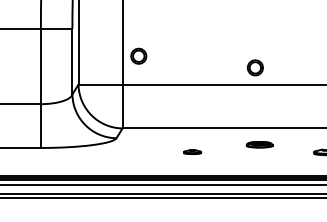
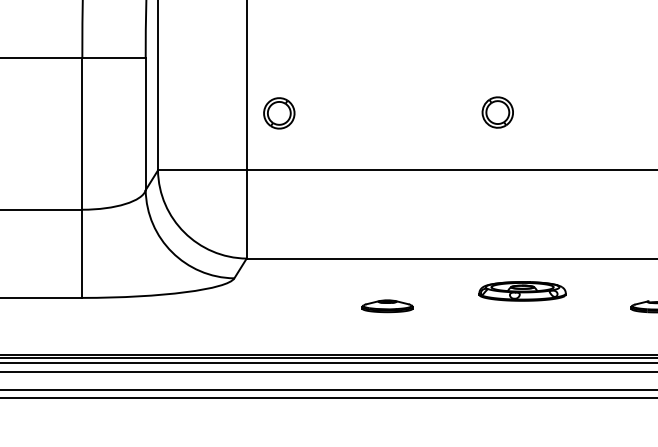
part: (254, 67) -> (496, 111), moved
part: (259, 144) -> (522, 290), size x1.67
part: (192, 151) -> (387, 304), size x1.43

